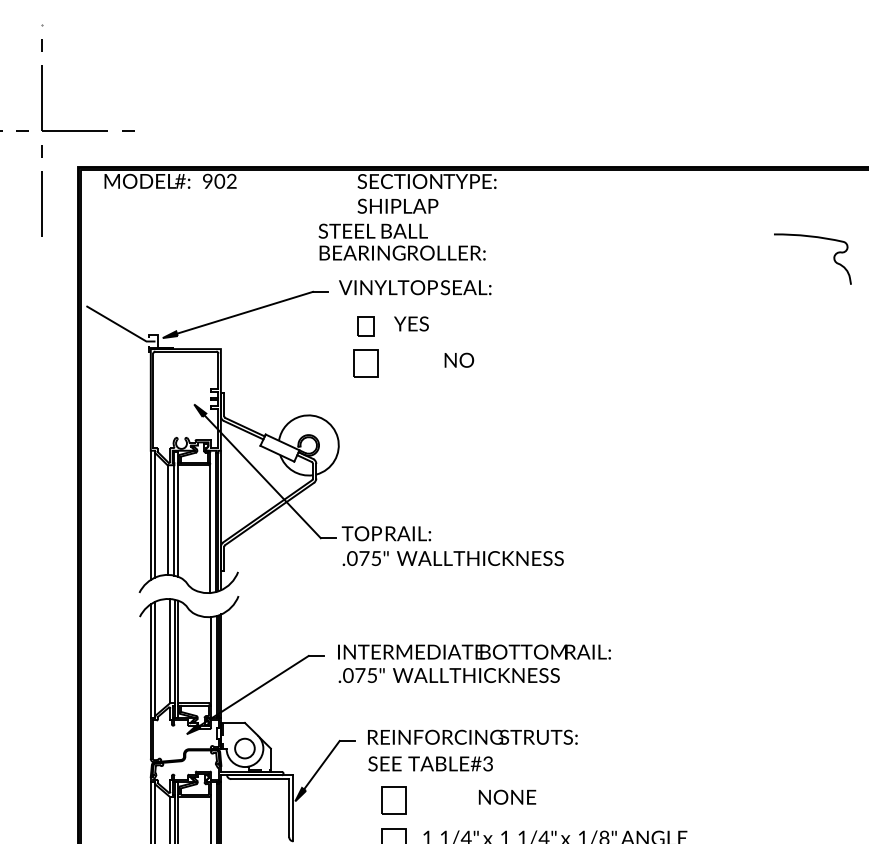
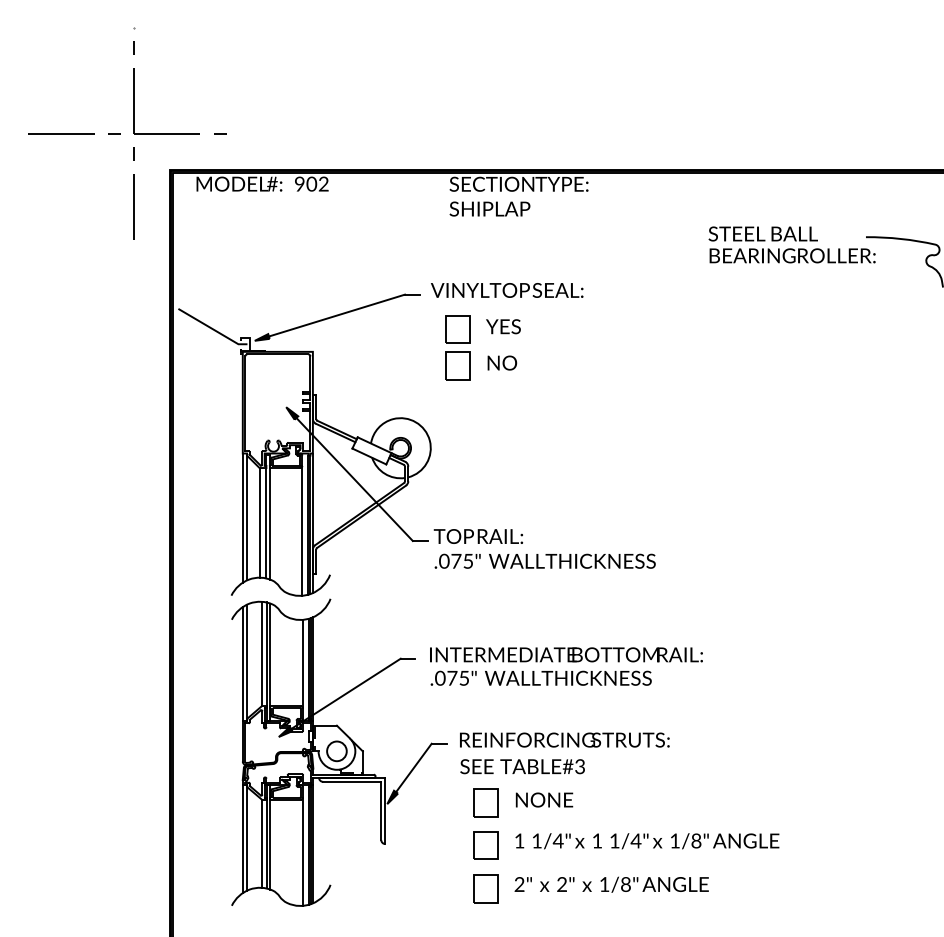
text: (401, 241) -> (791, 244), moved
part: (365, 326) -> (457, 329), size x1.43
text: (459, 359) -> (502, 362), moved
text: (507, 796) -> (544, 799), moved

